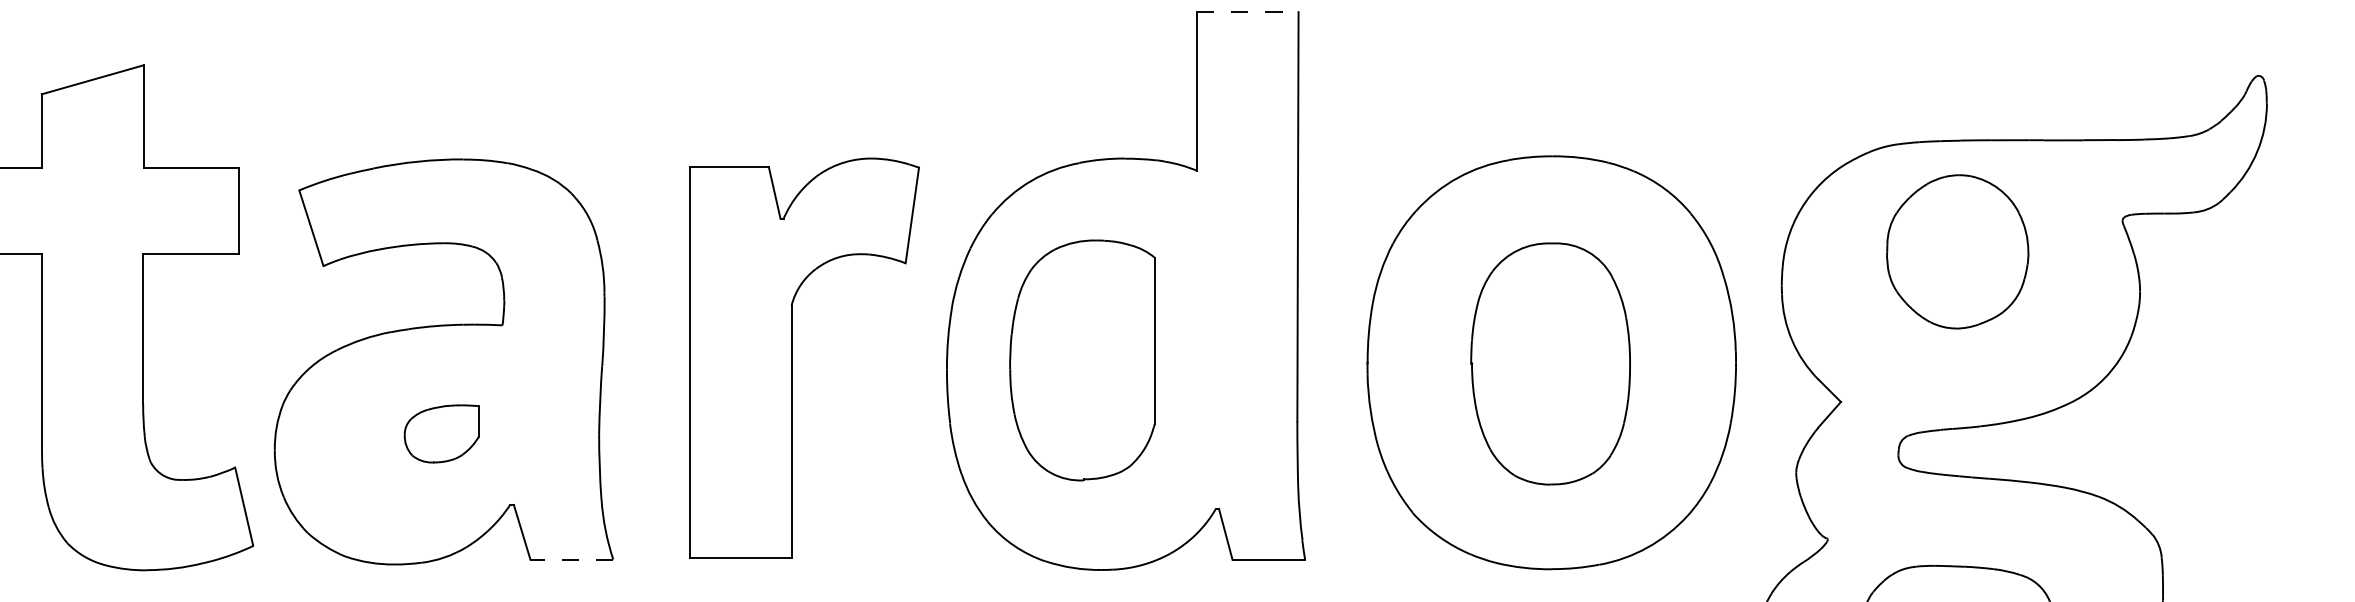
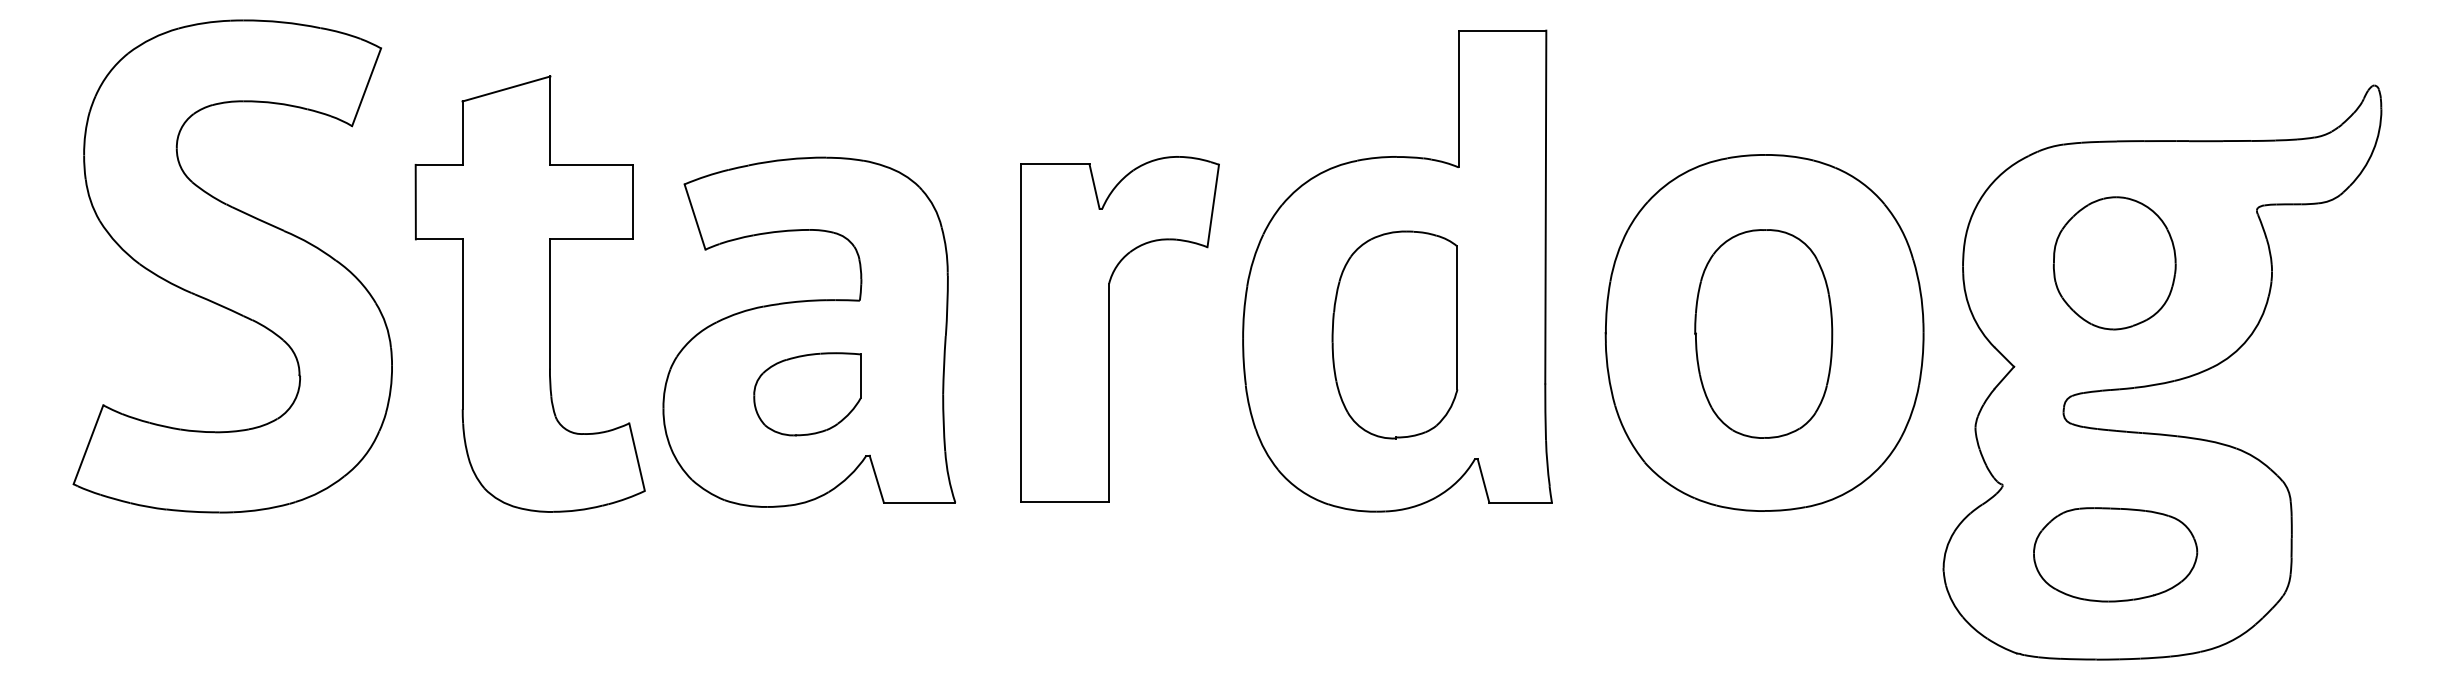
line: (1247, 11) -> (1502, 30), dashed -> solid
part: (1957, 252) -> (2114, 263), moved
part: (1081, 359) -> (1394, 334), moved
part: (441, 434) -> (807, 394), size x1.67
line: (571, 559) -> (919, 502), dashed -> solid

